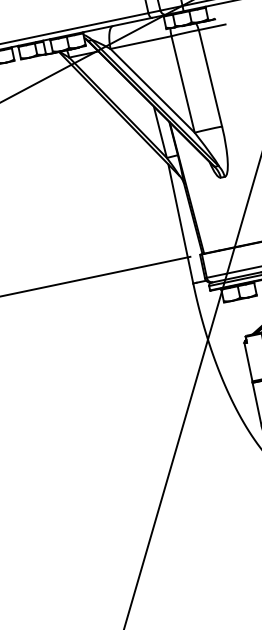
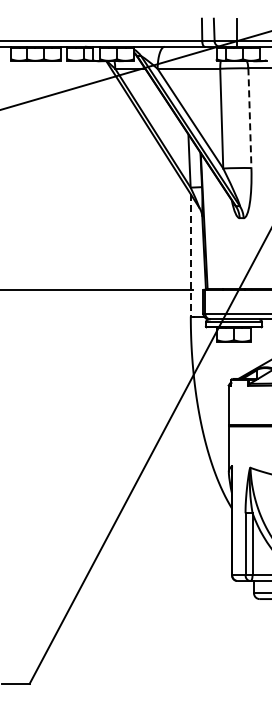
line: (210, 78) -> (249, 118), solid -> dashed
line: (180, 224) -> (190, 255), solid -> dashed

